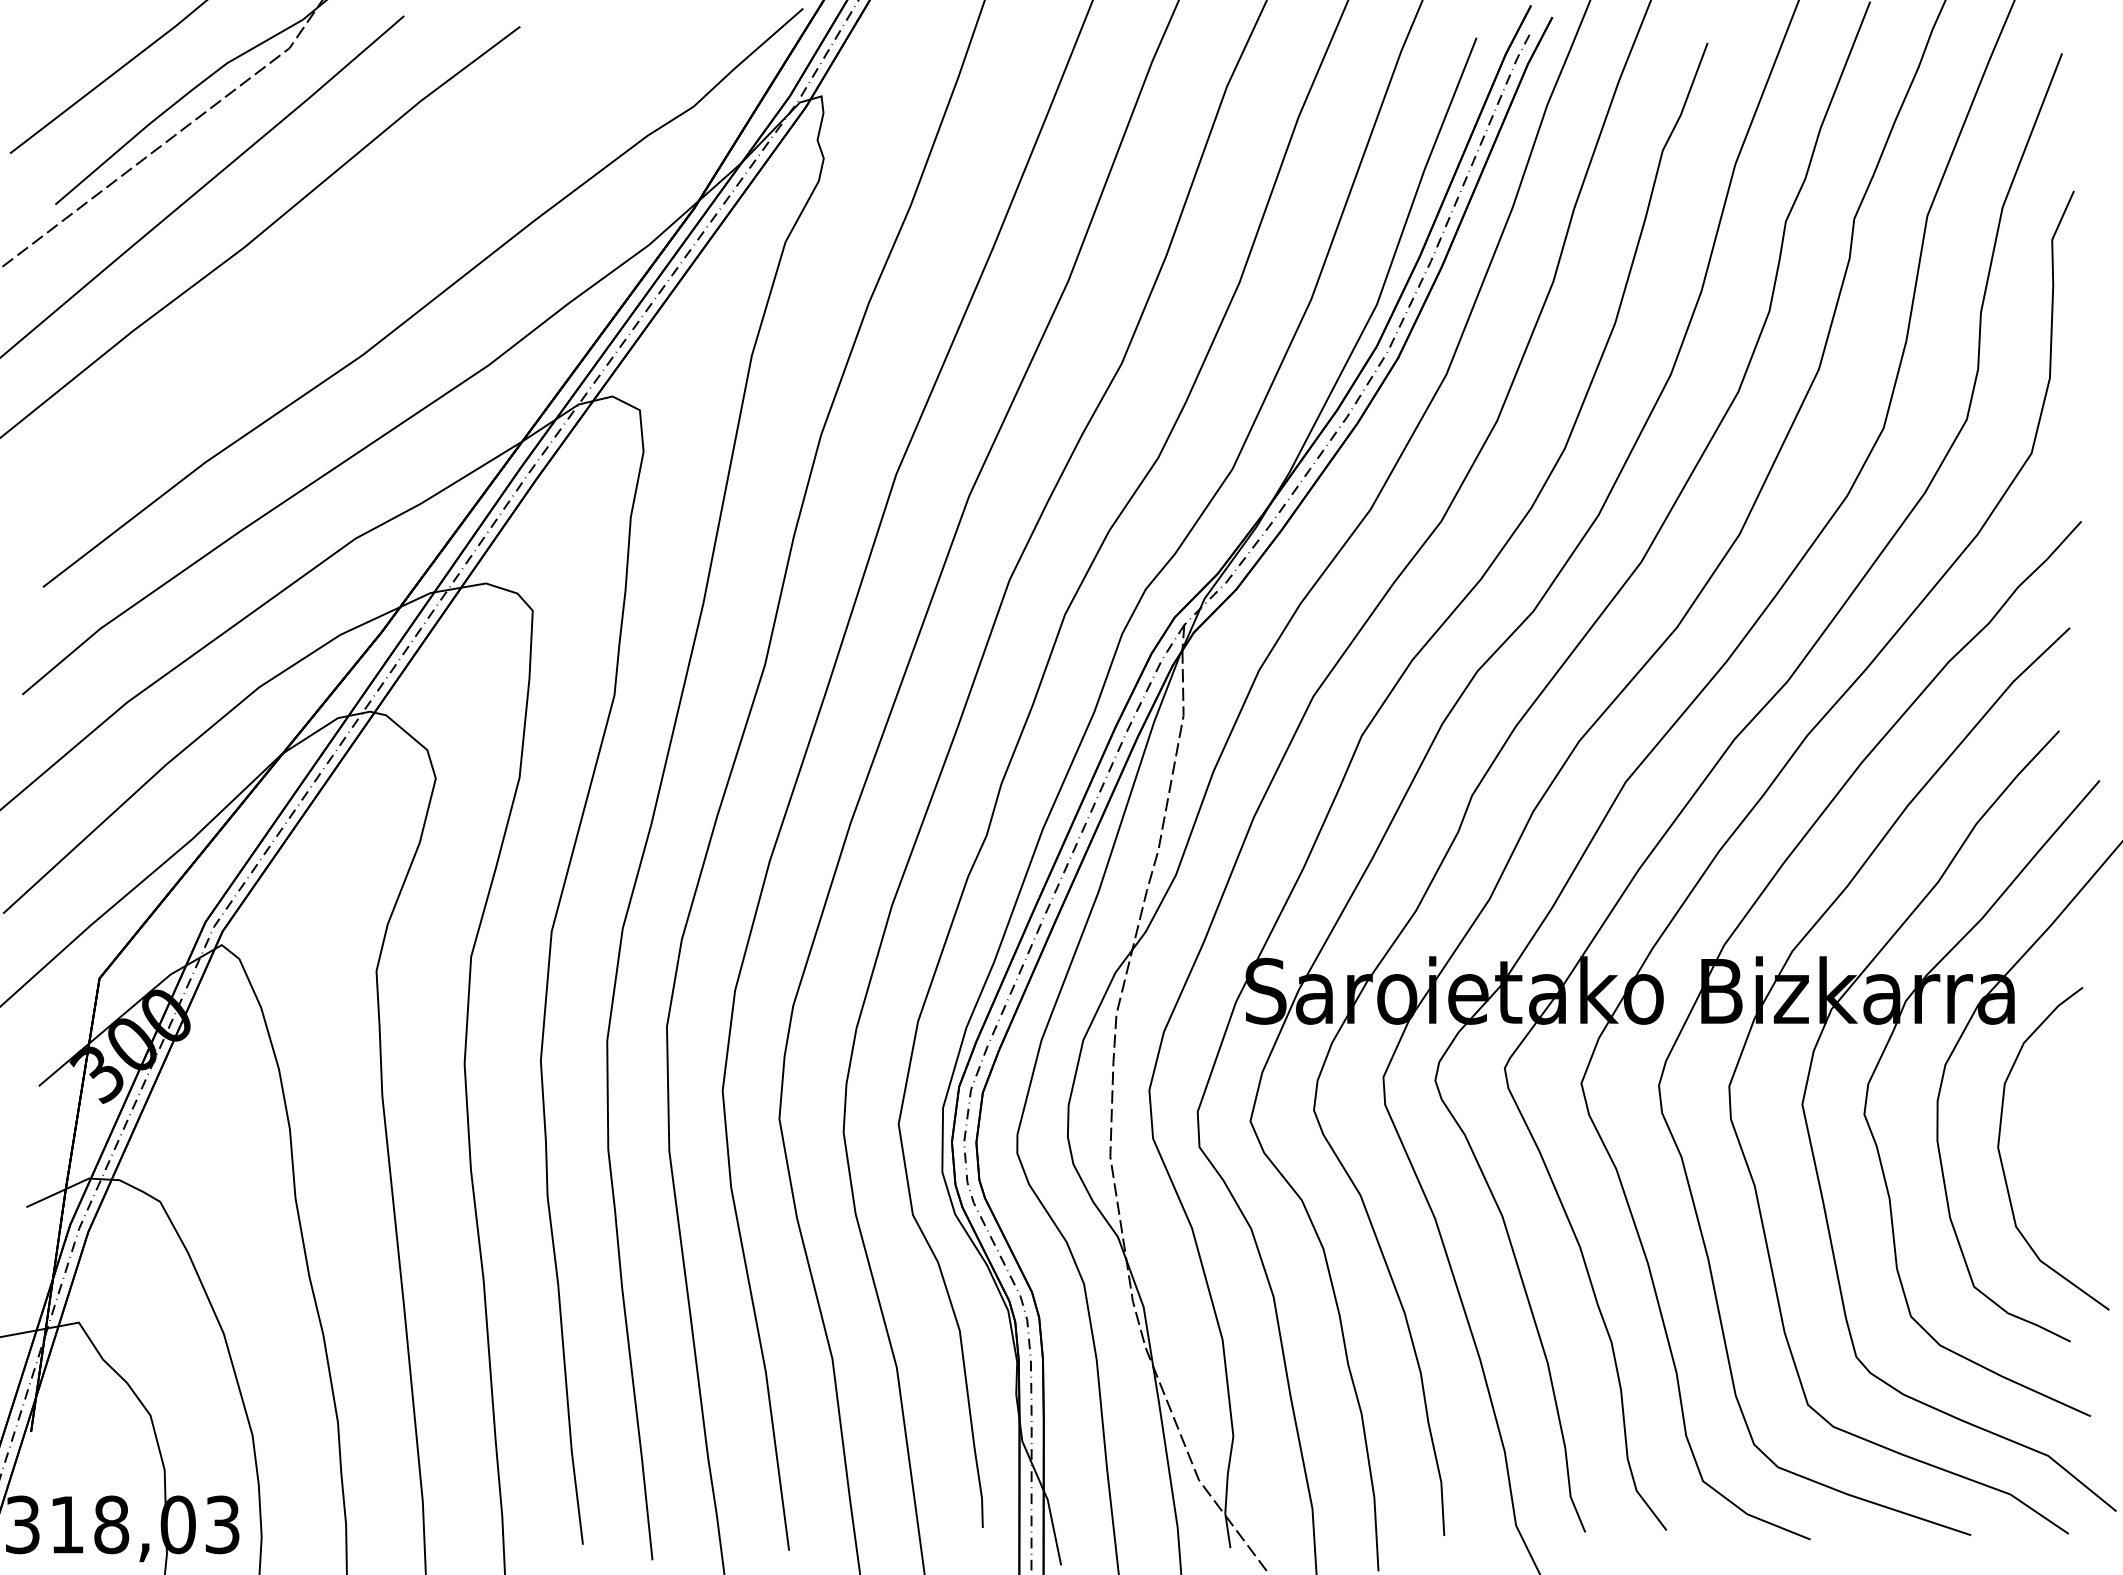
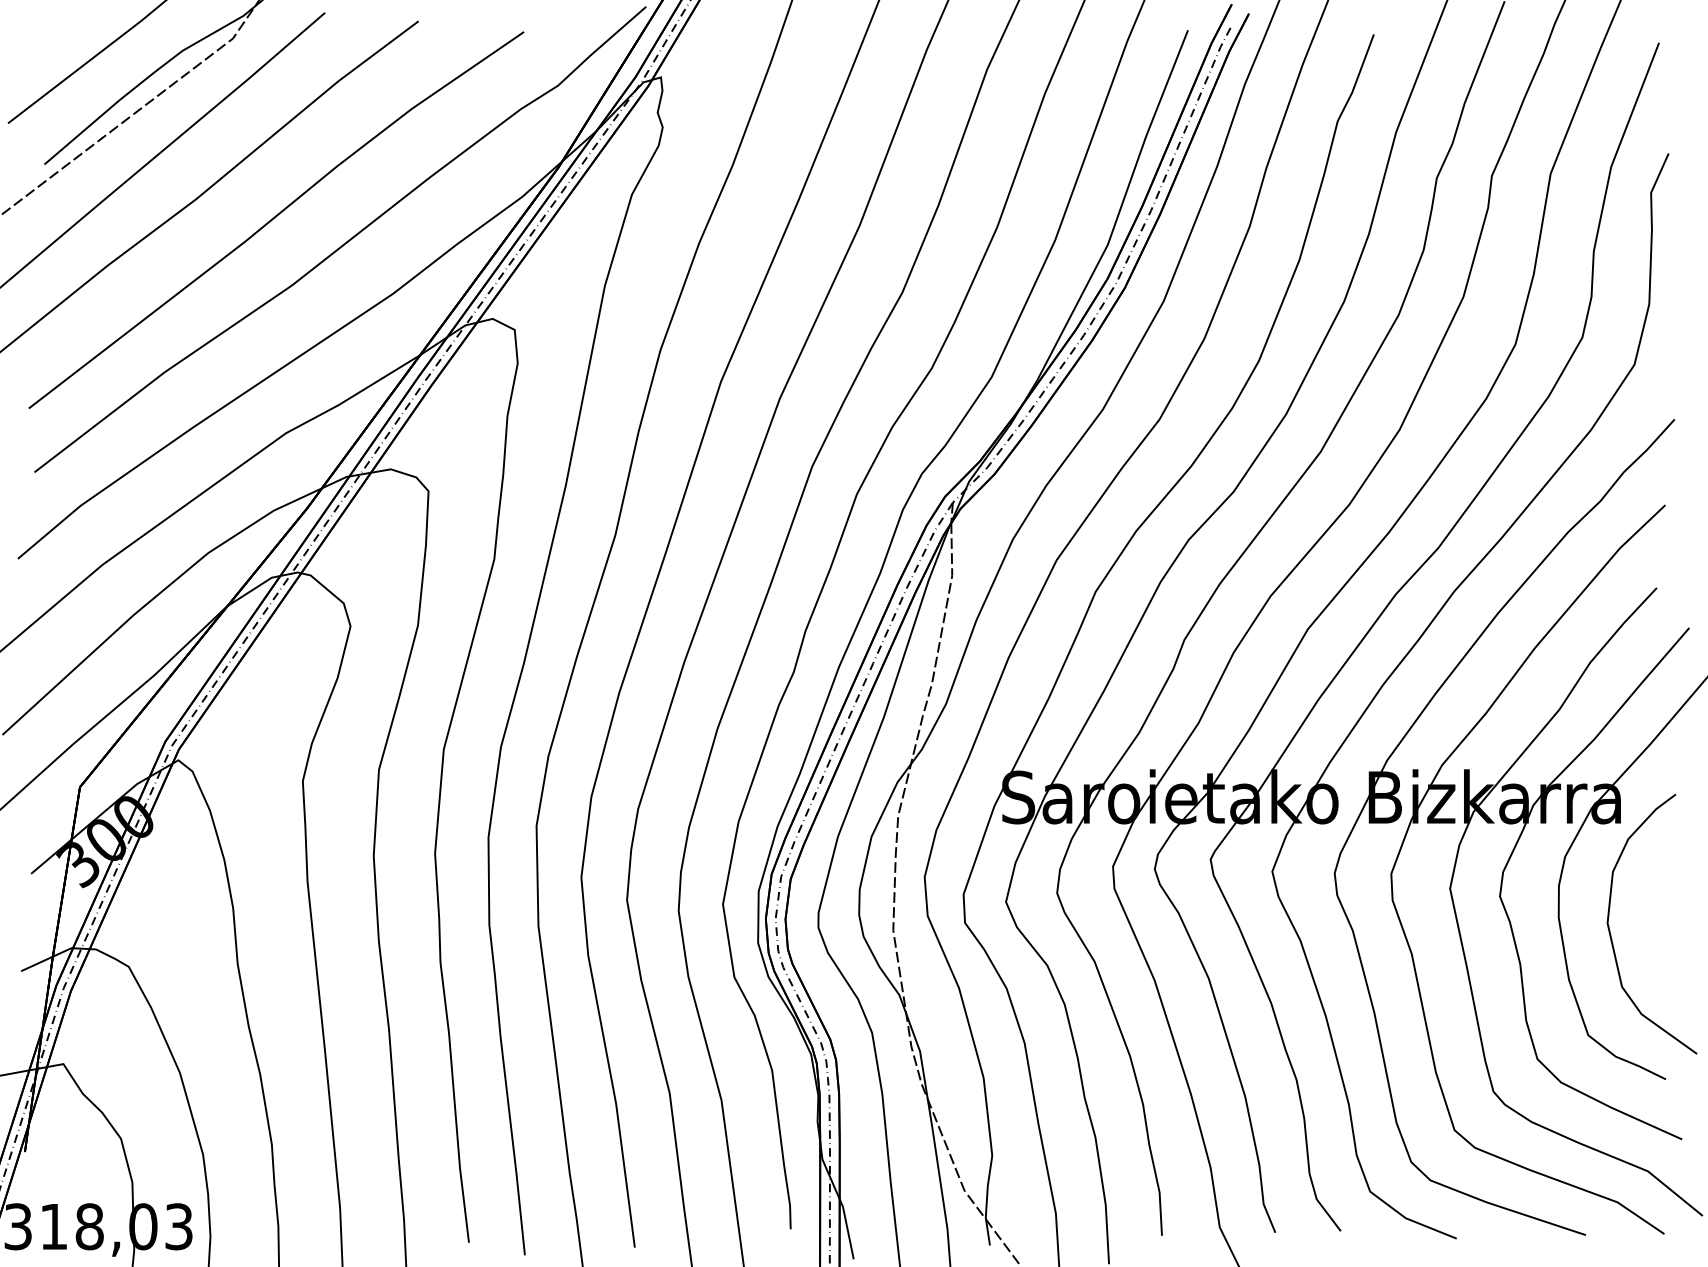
line: (341, 271) -> (274, 218), added

